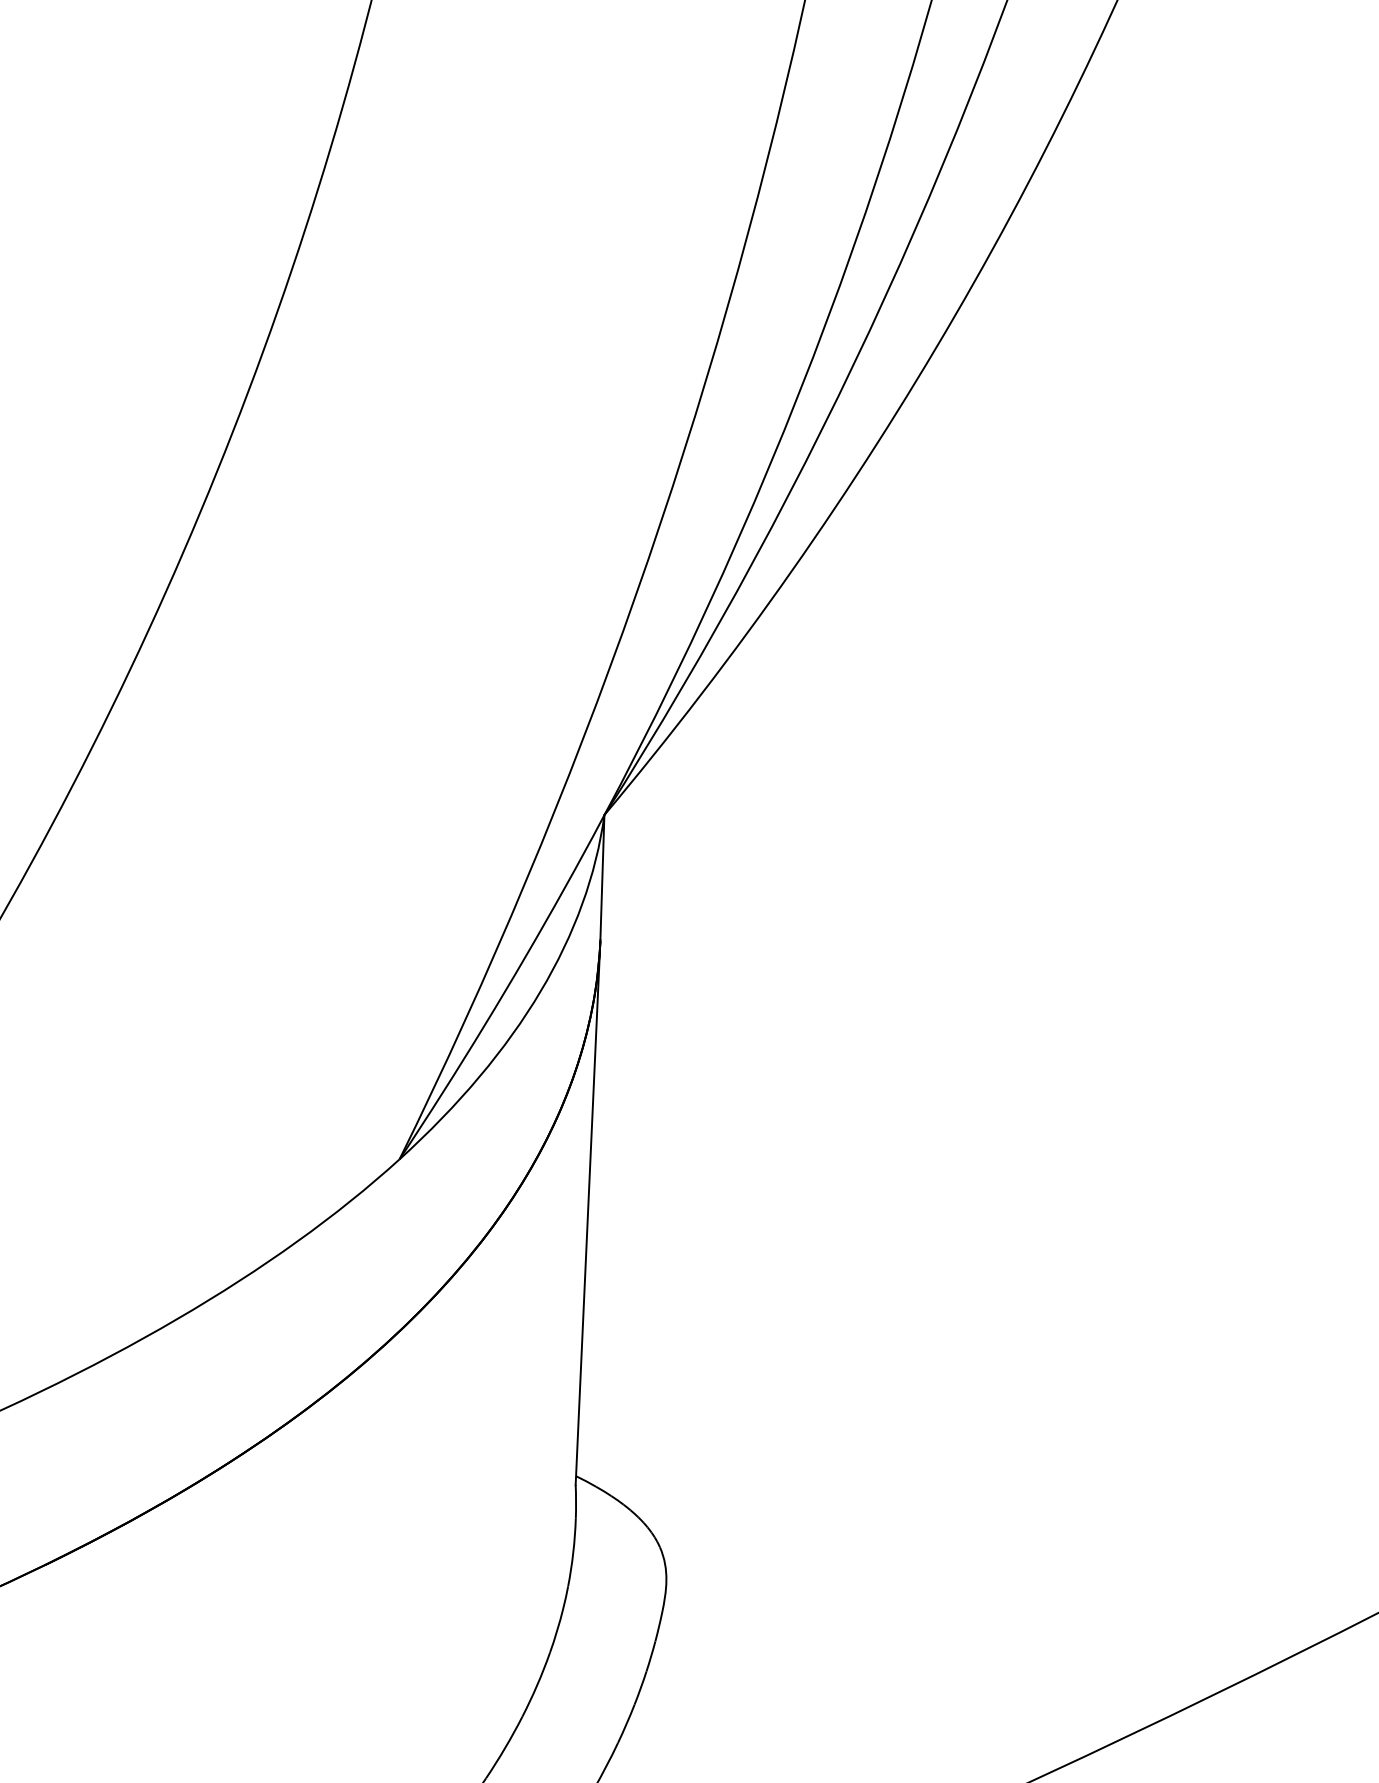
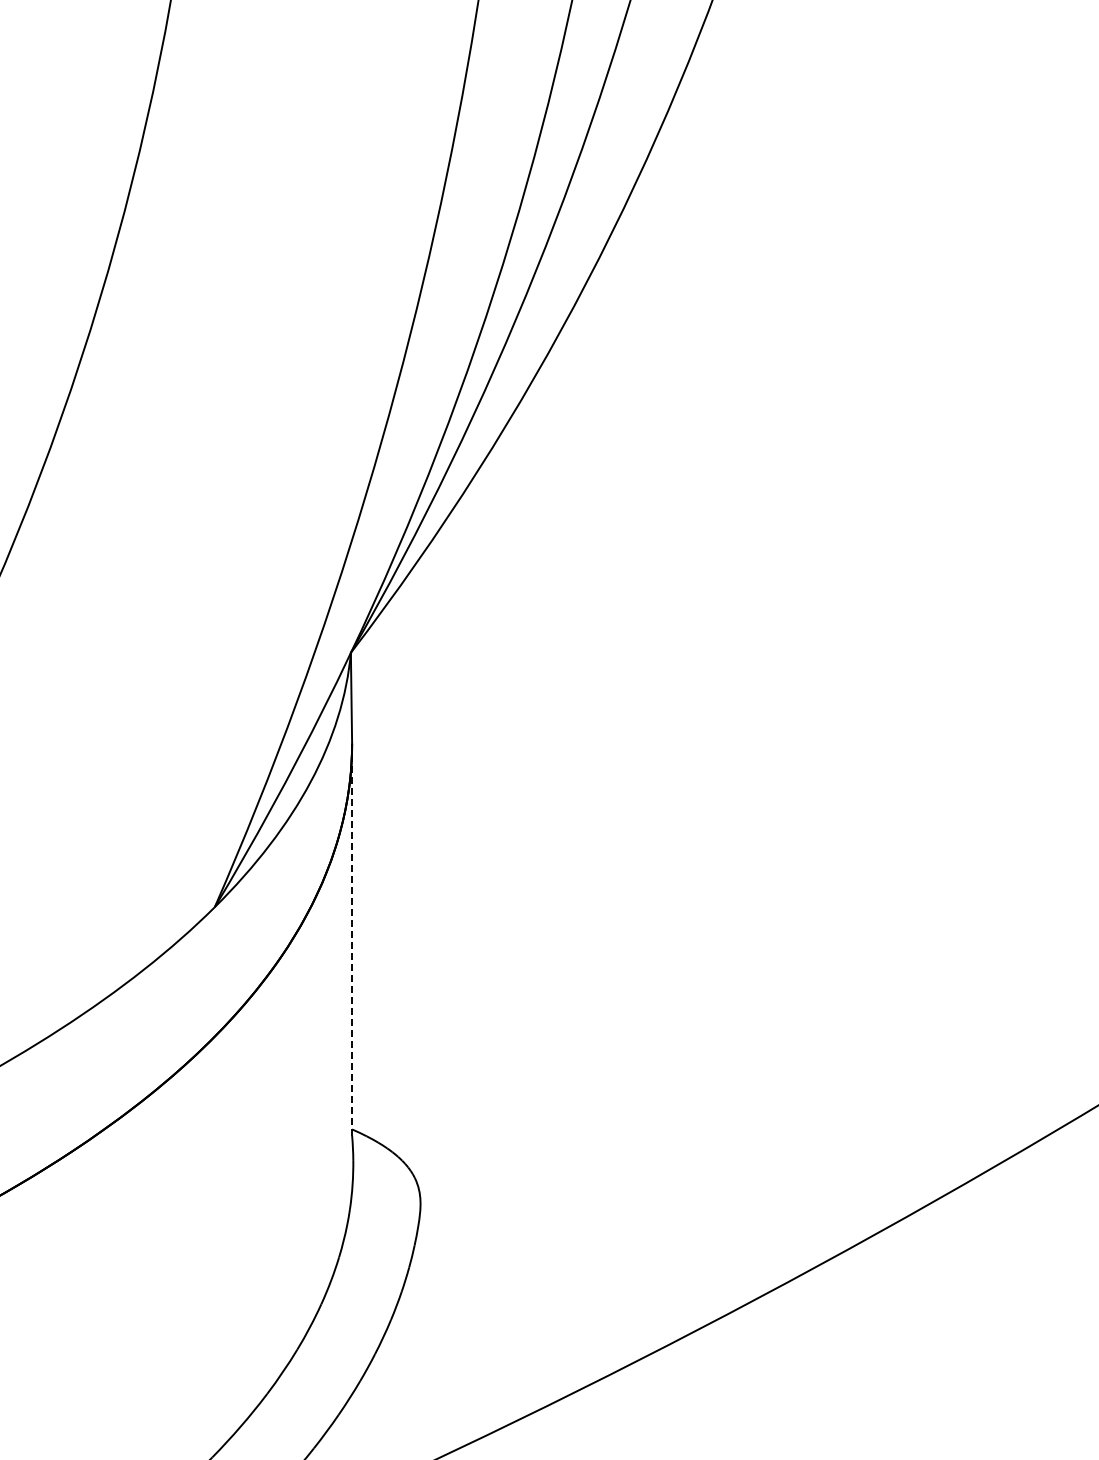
line: (588, 1211) -> (352, 938), solid -> dashed

